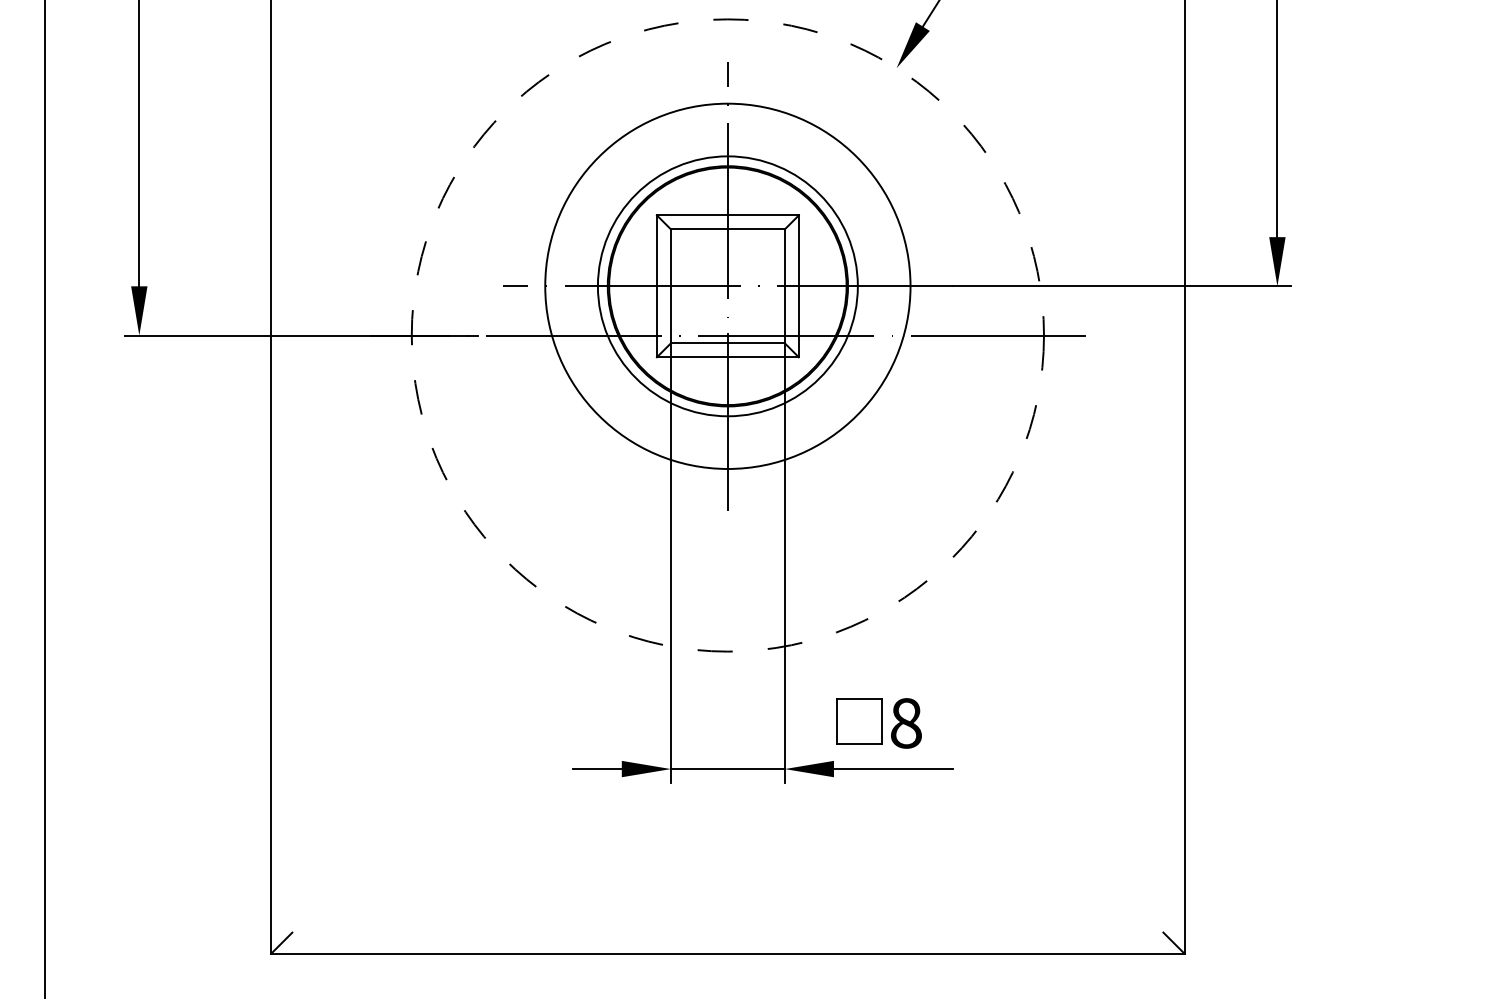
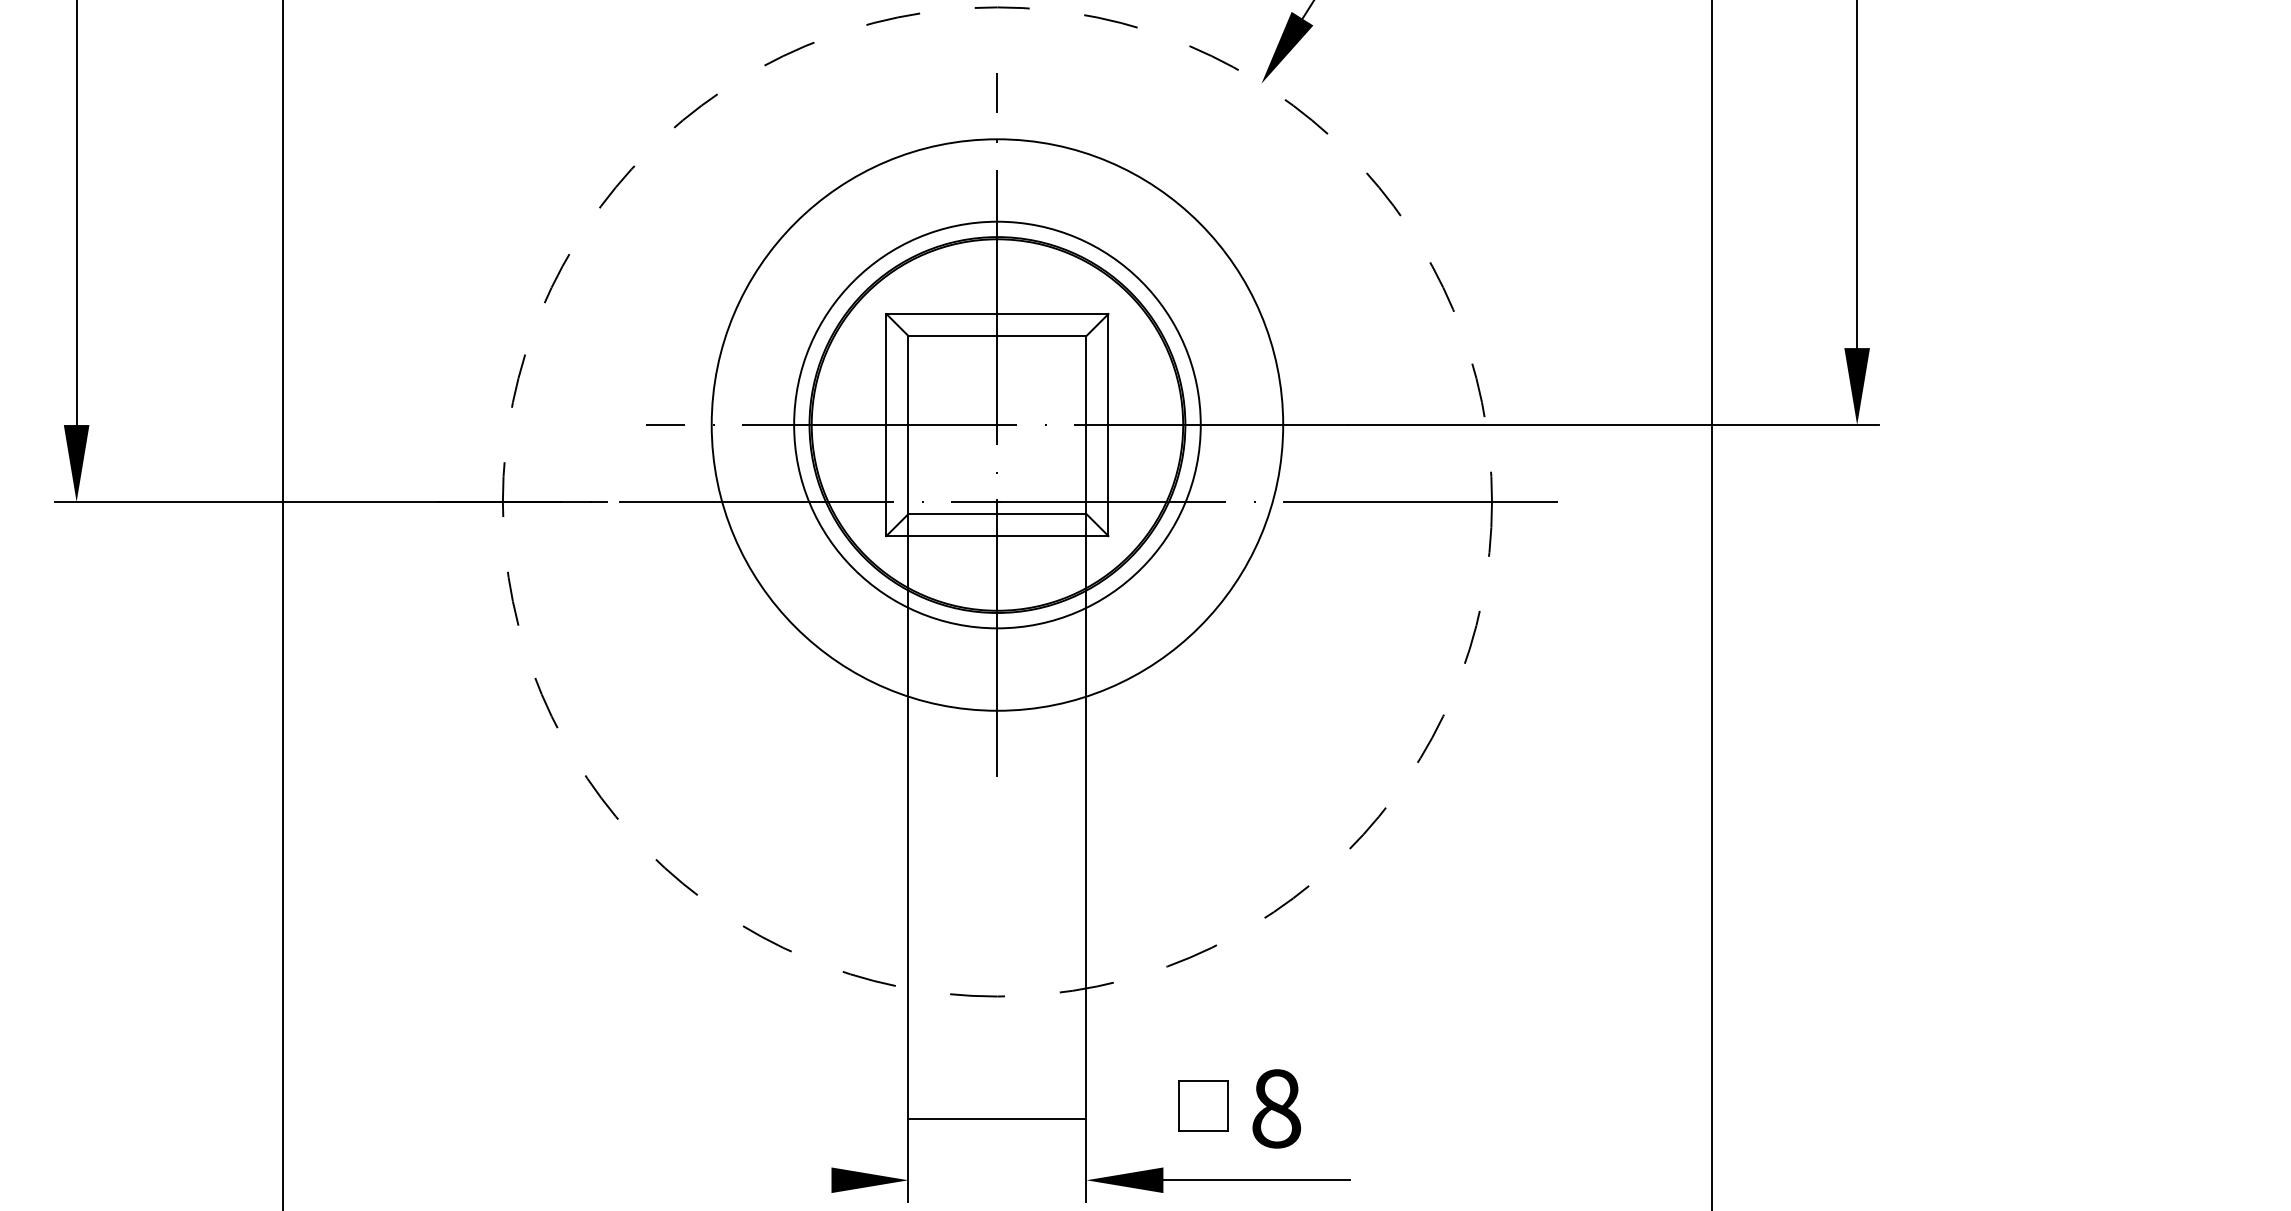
part: (859, 721) -> (1203, 1105), size x0.7
line: (596, 769) -> (791, 1180), removed
line: (727, 769) -> (996, 1119), moved

